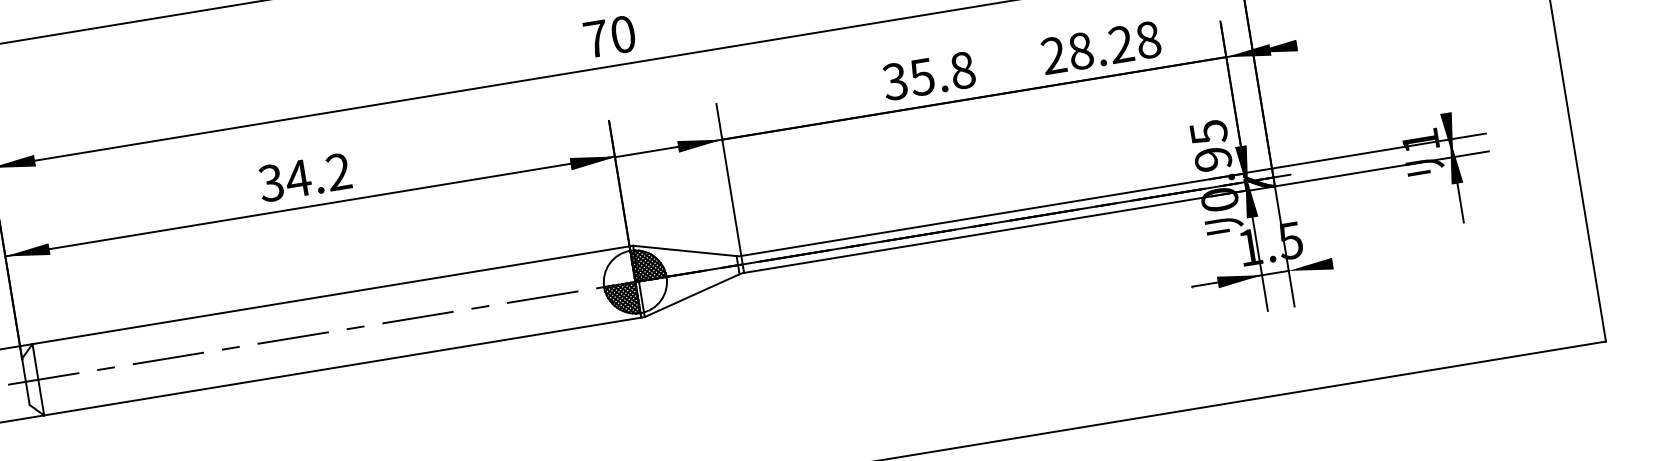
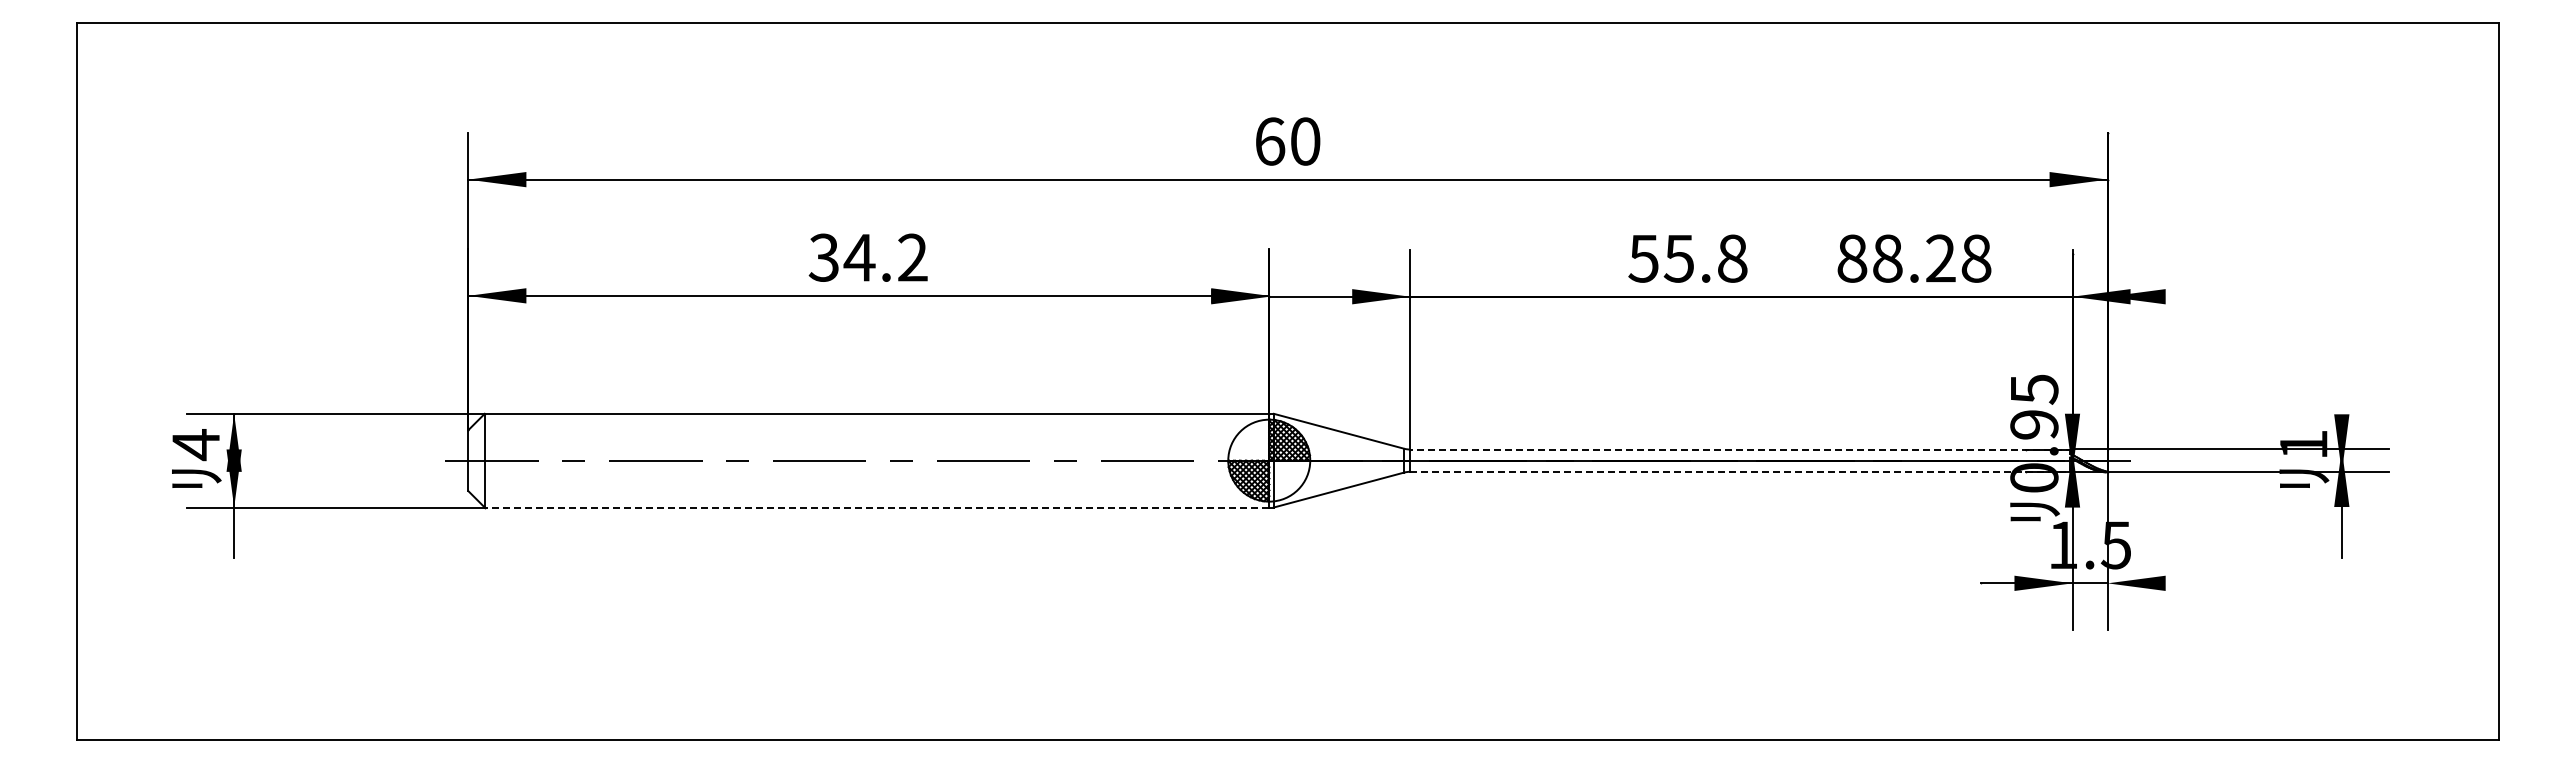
text: (596, 38) -> (1270, 141), 70 -> 60
text: (1054, 55) -> (1852, 258), 28.28 -> 88.28
text: (895, 81) -> (1643, 258), 35.8 -> 55.8
line: (992, 214) -> (1740, 449), solid -> dashed
line: (996, 231) -> (1741, 471), solid -> dashed
line: (342, 366) -> (876, 507), solid -> dashed

